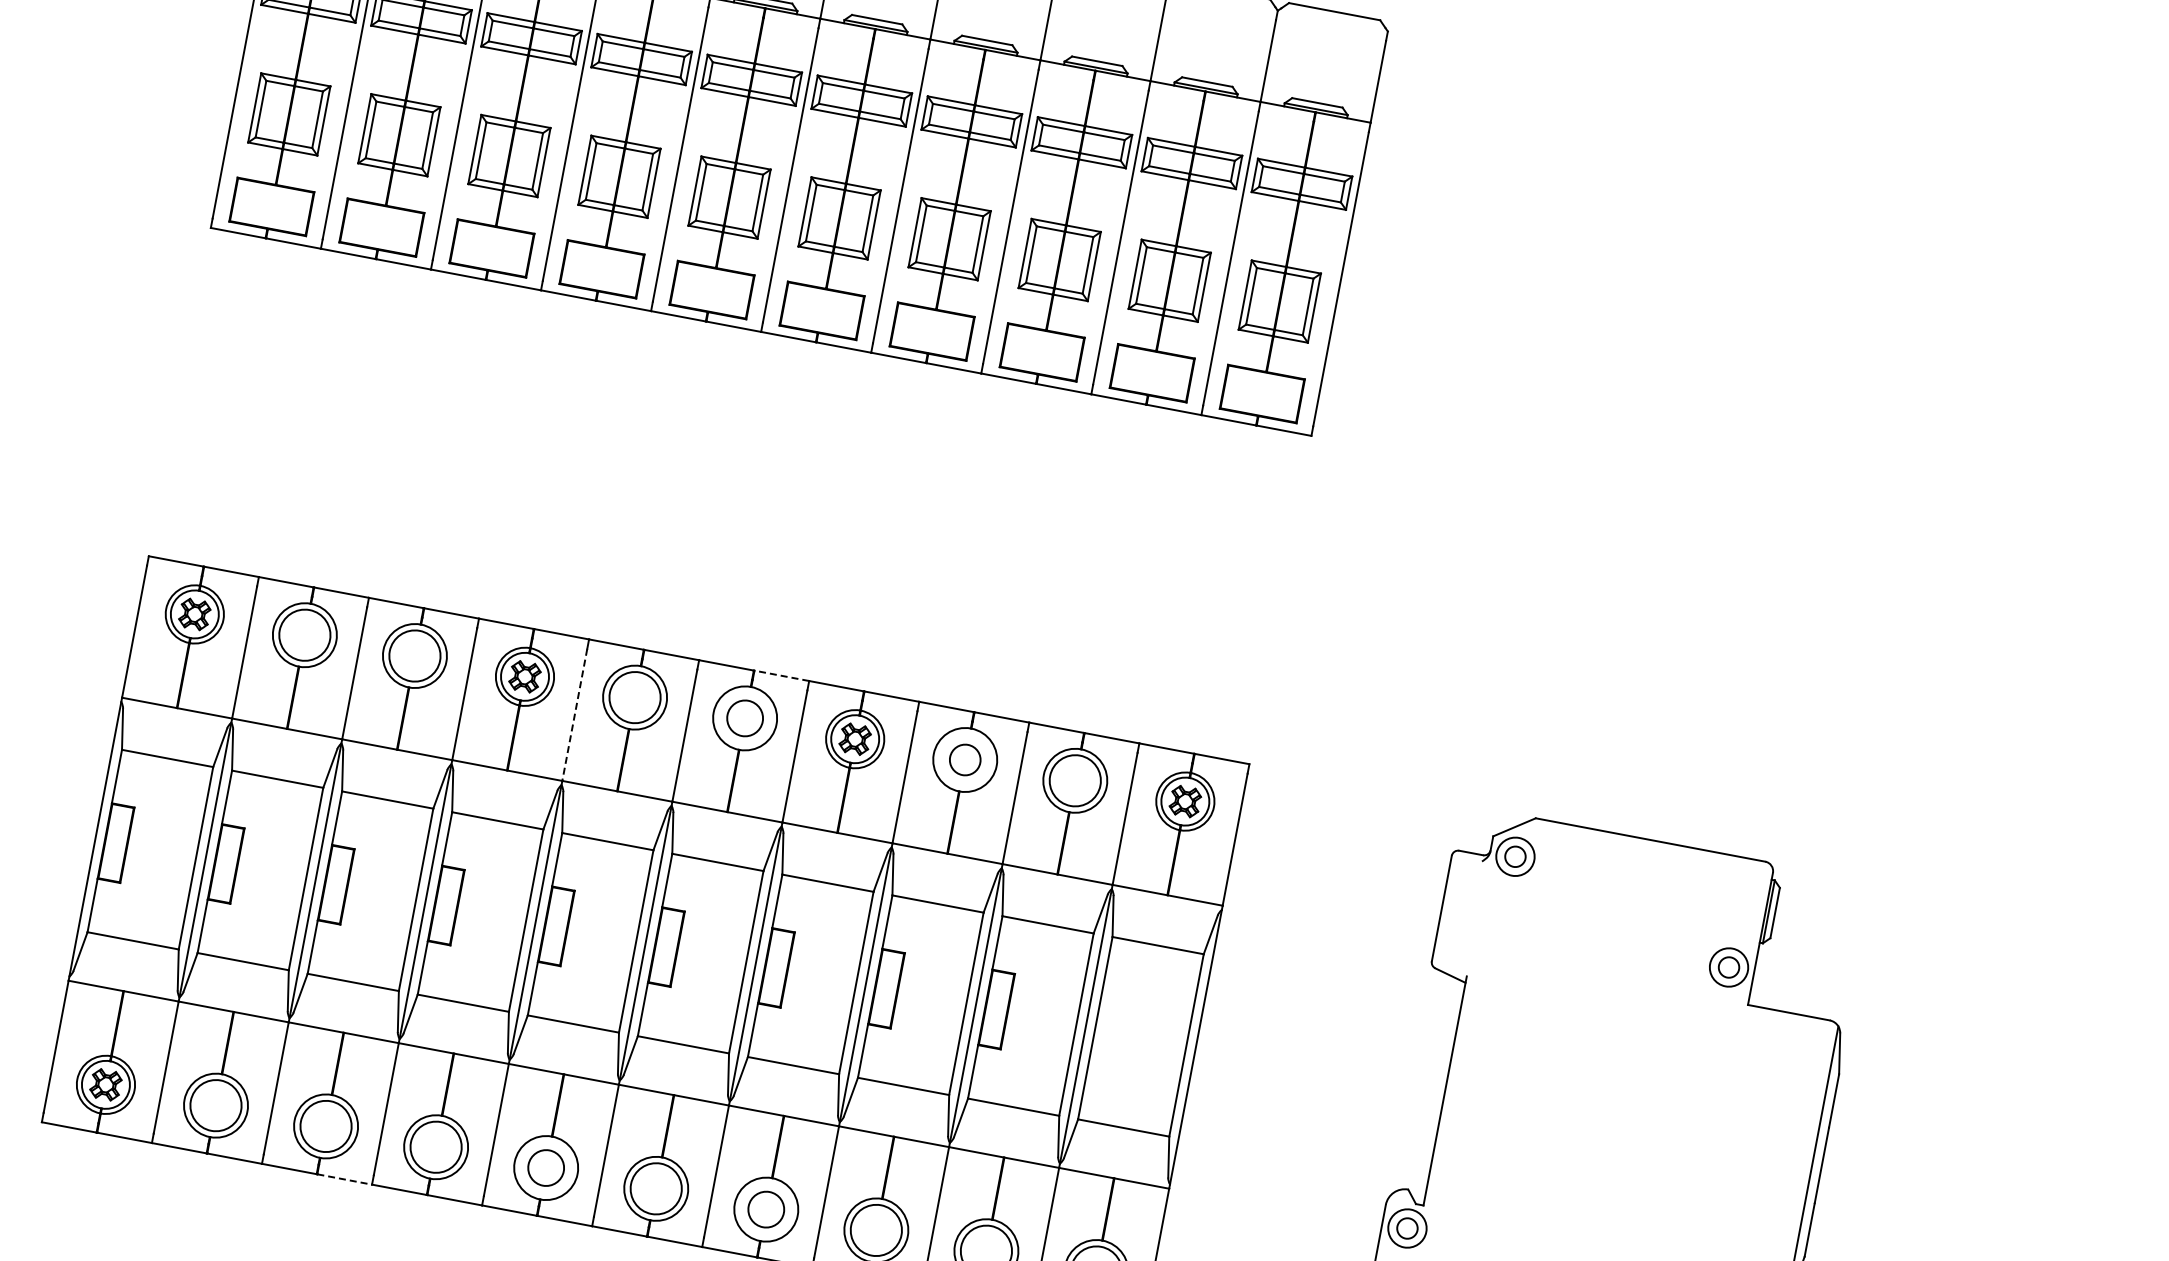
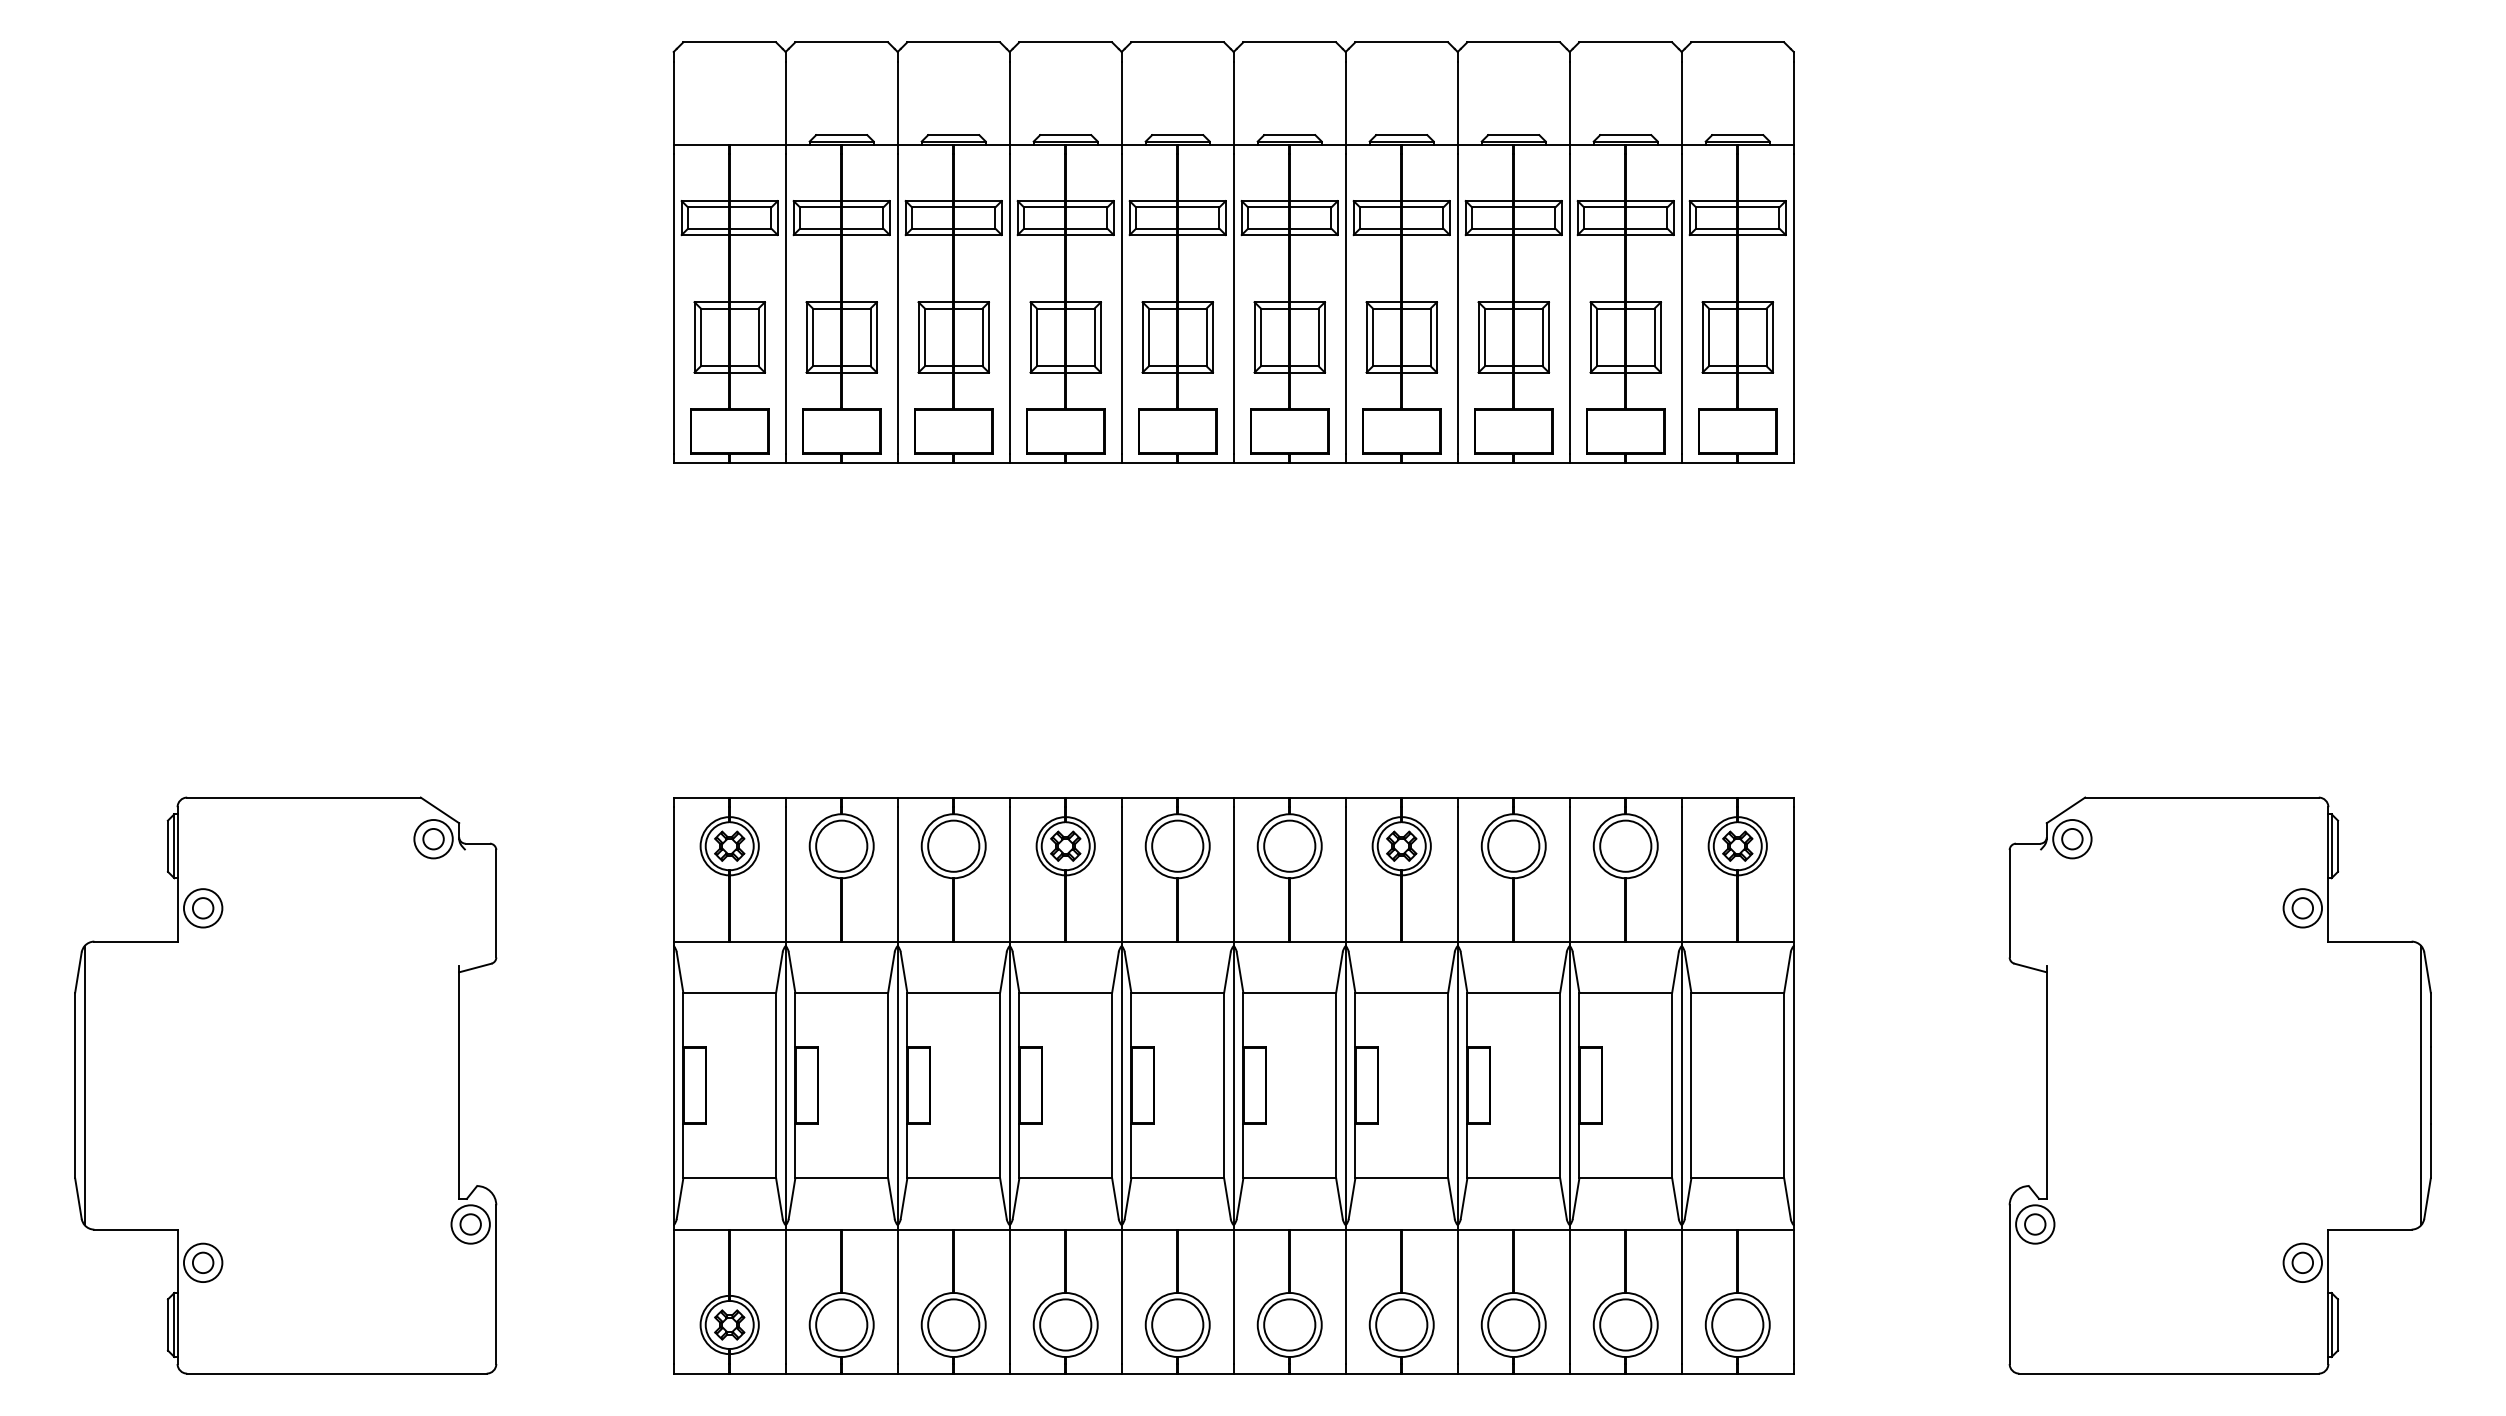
line: (781, 675) -> (1317, 797), dashed -> solid
line: (574, 714) -> (1121, 874), dashed -> solid
circle: (745, 717) -> (1289, 845), size x1.43
circle: (965, 759) -> (1513, 845), size x1.67
circle: (546, 1167) -> (1177, 1324), size x1.43
line: (344, 1179) -> (981, 1373), dashed -> solid
circle: (766, 1209) -> (1401, 1324), size x1.43

